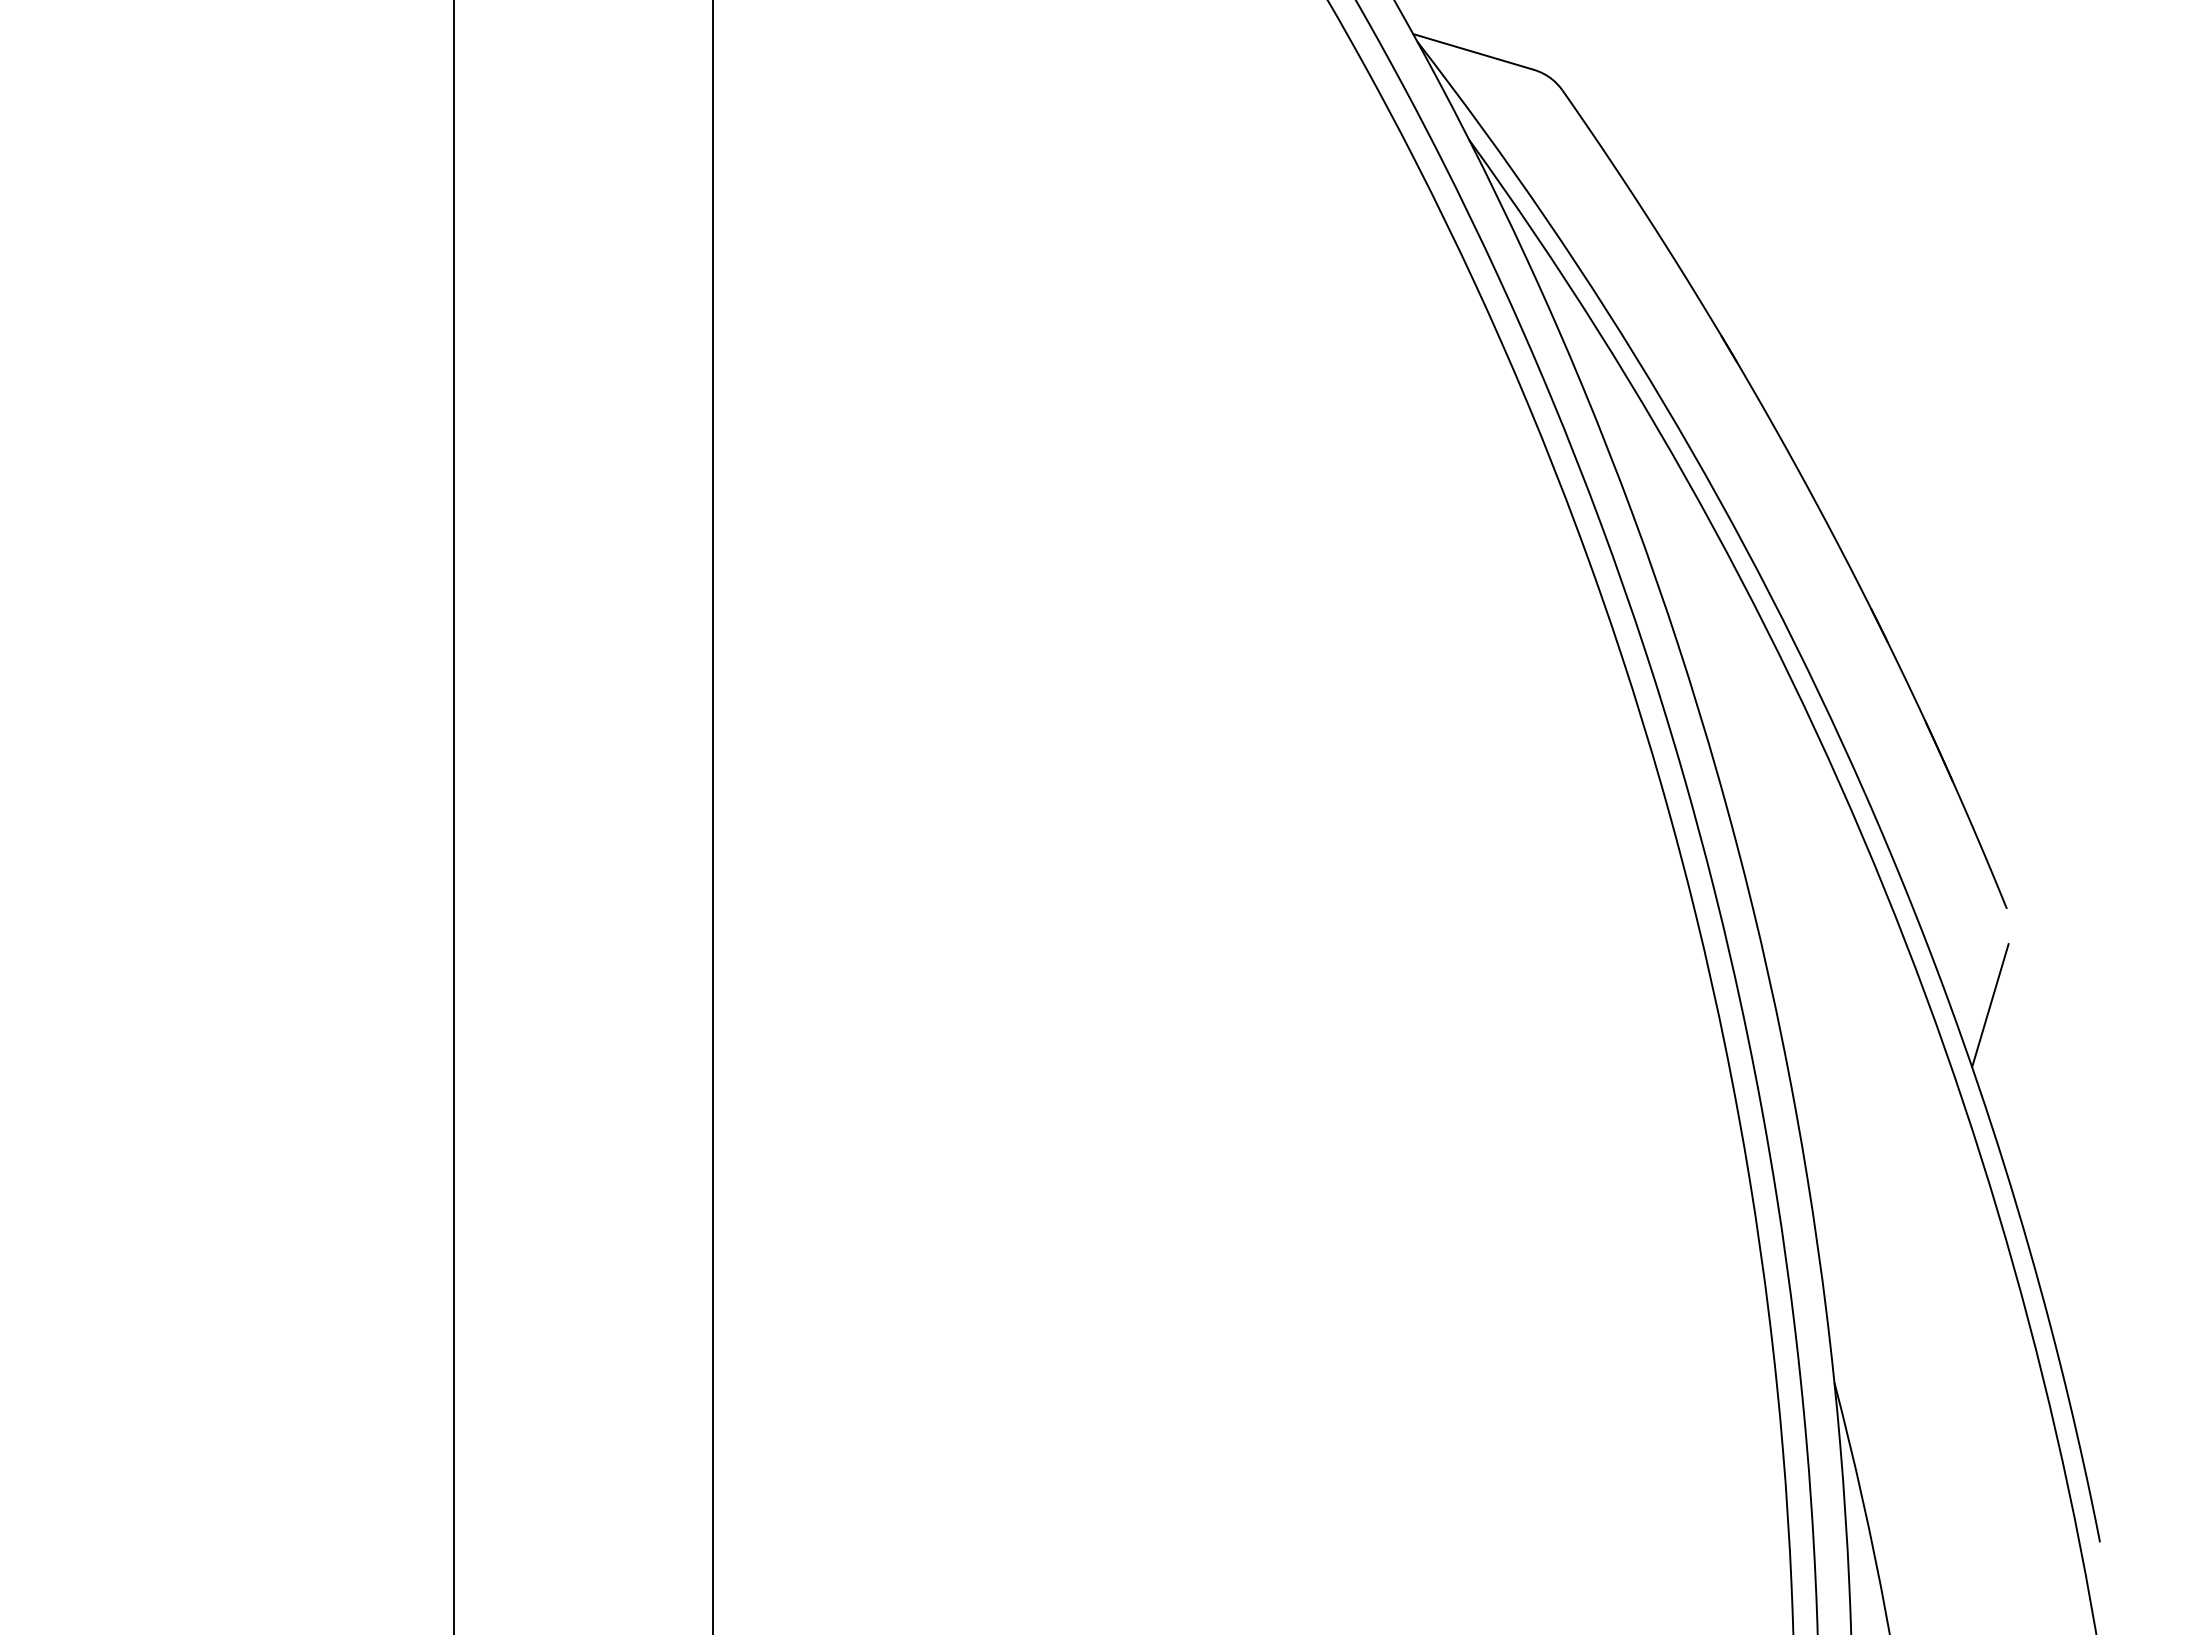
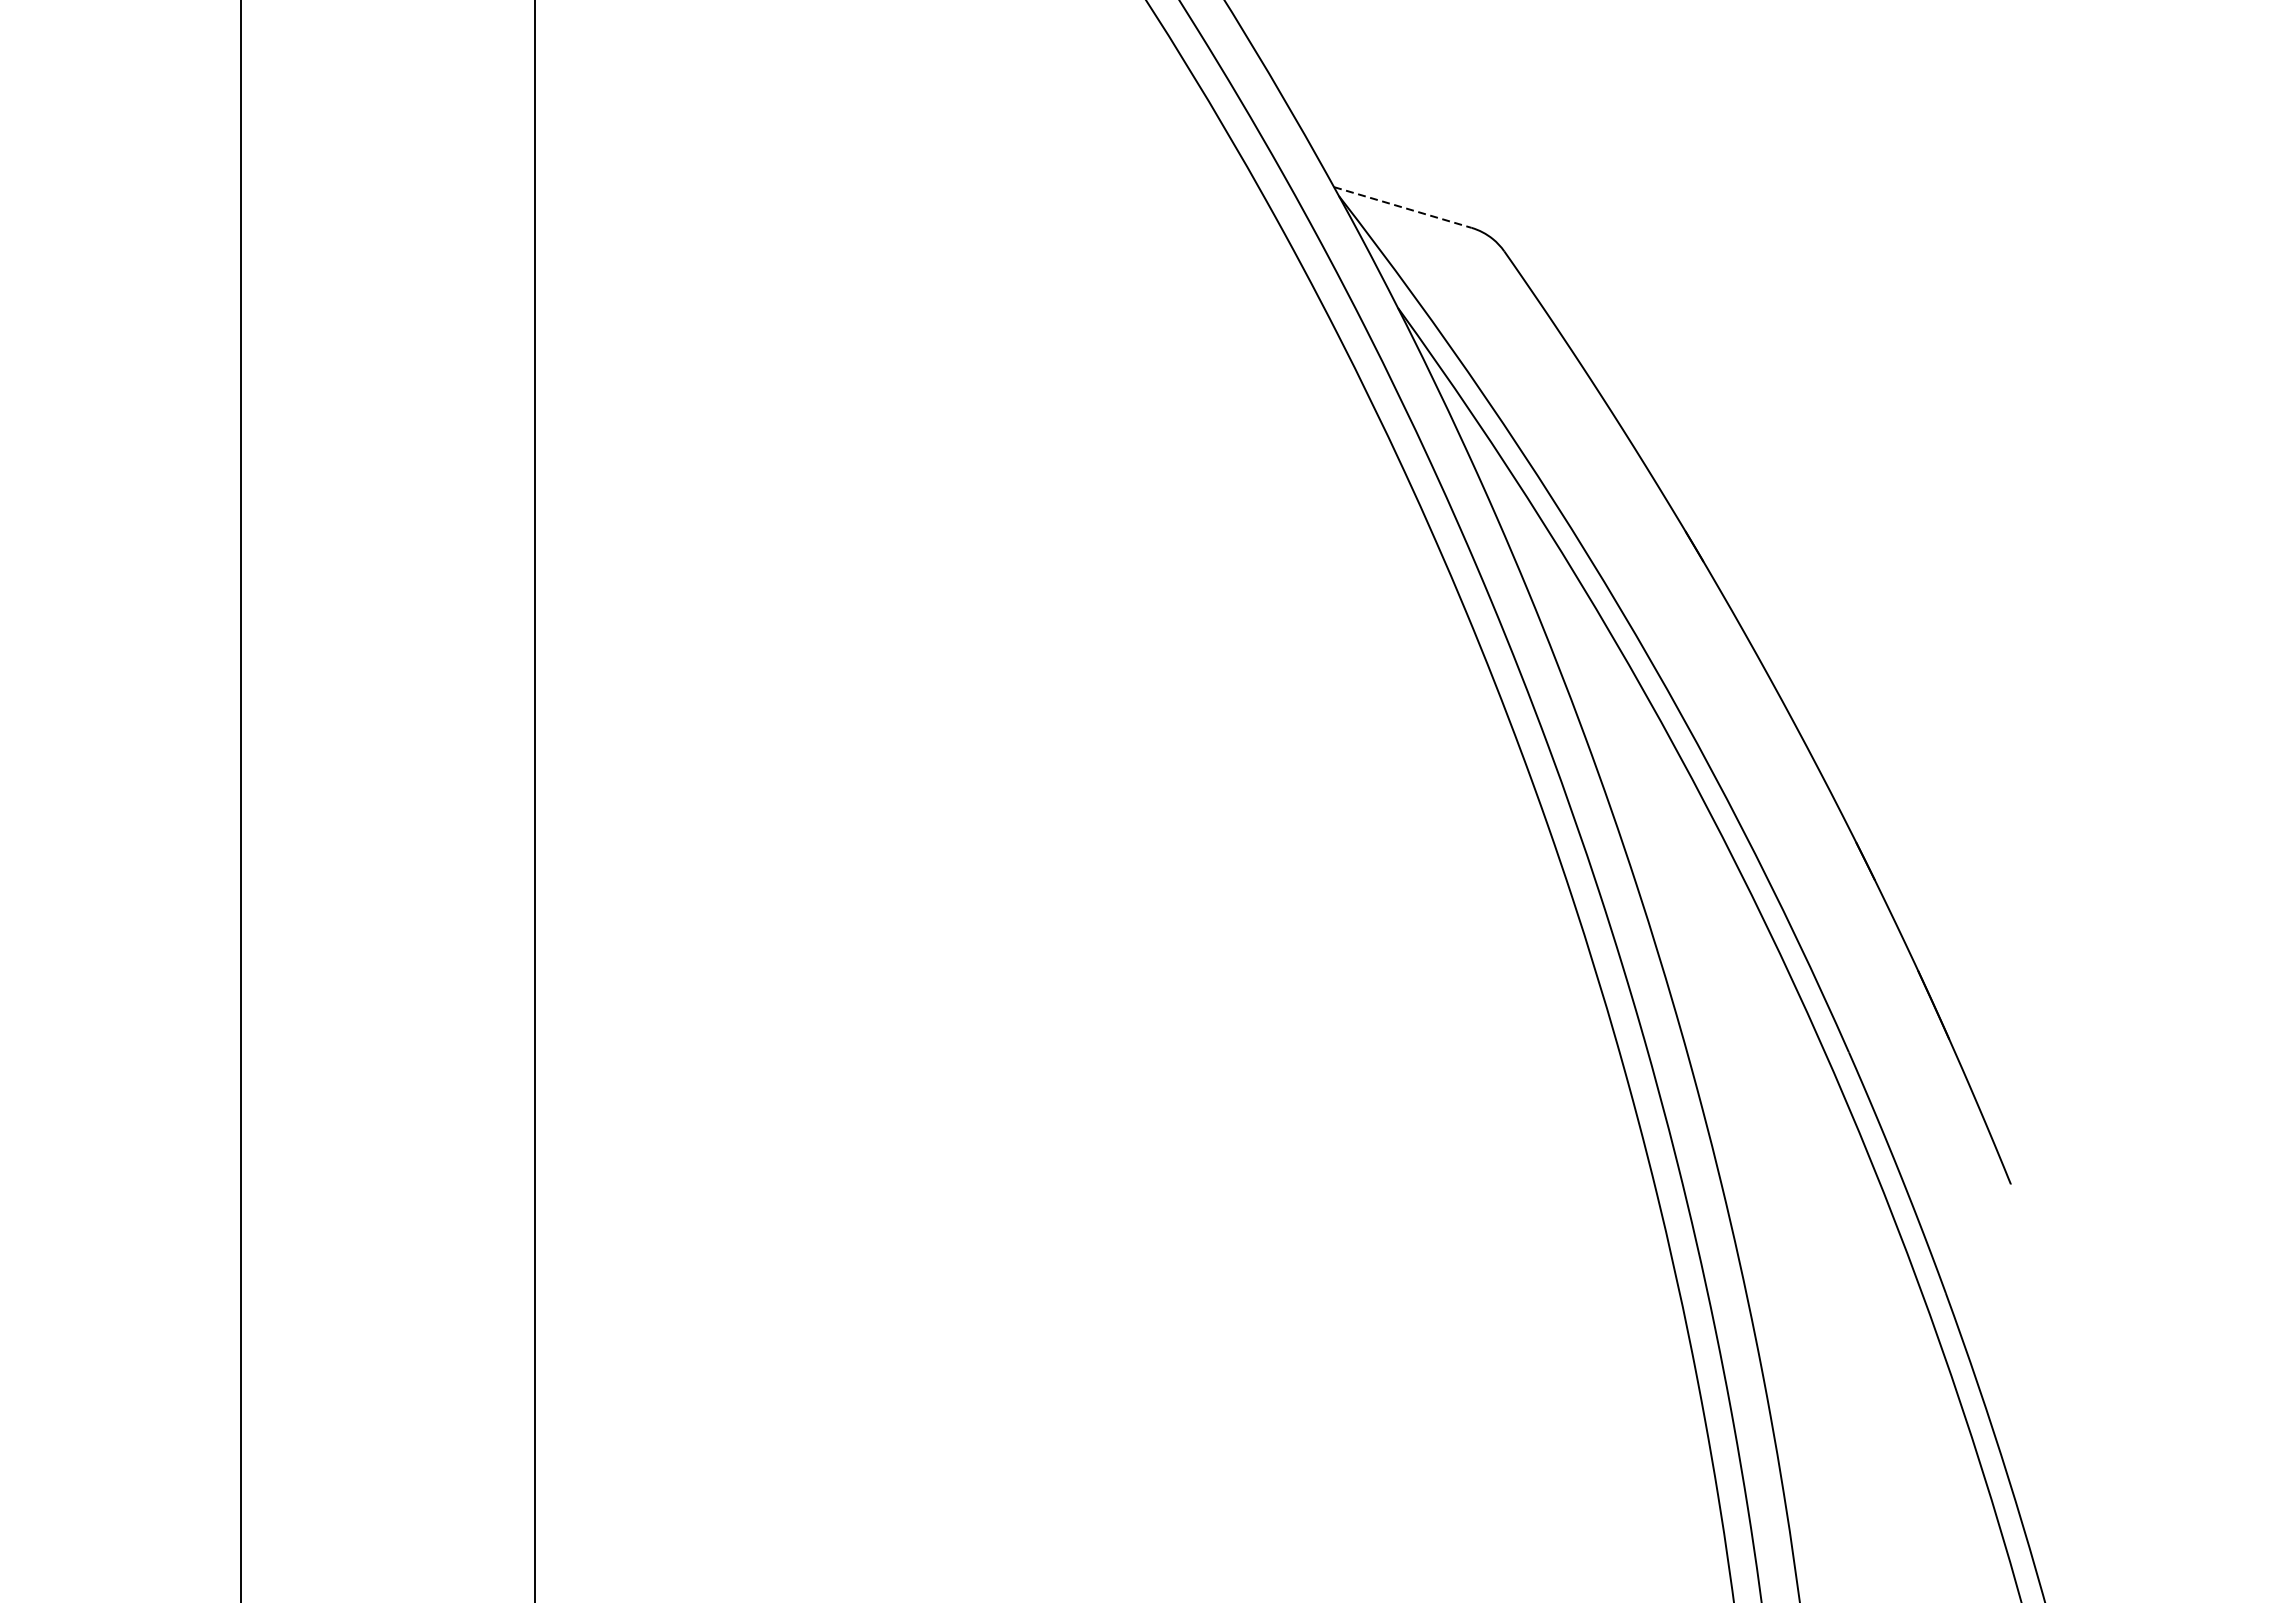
line: (1473, 51) -> (1402, 207), solid -> dashed
line: (1990, 1005) -> (1992, 1294), removed

